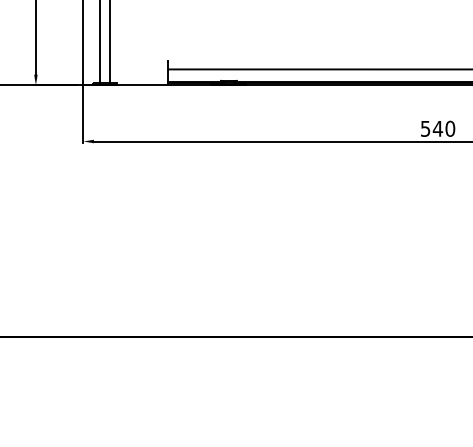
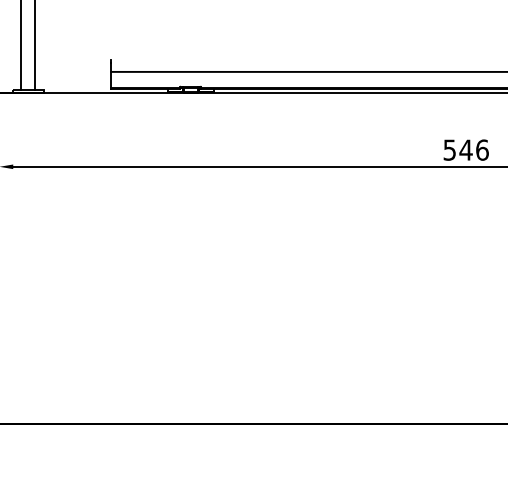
text: (450, 128) -> (482, 149), 540 -> 546

